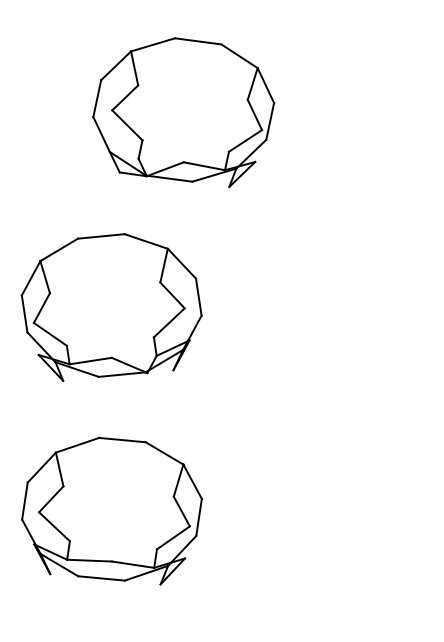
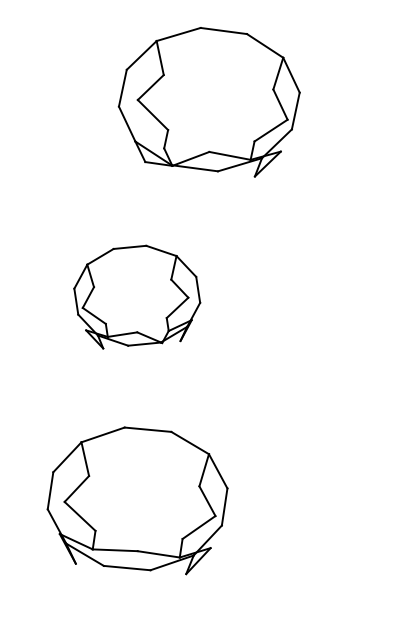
part: (111, 307) -> (137, 297), size x0.7

